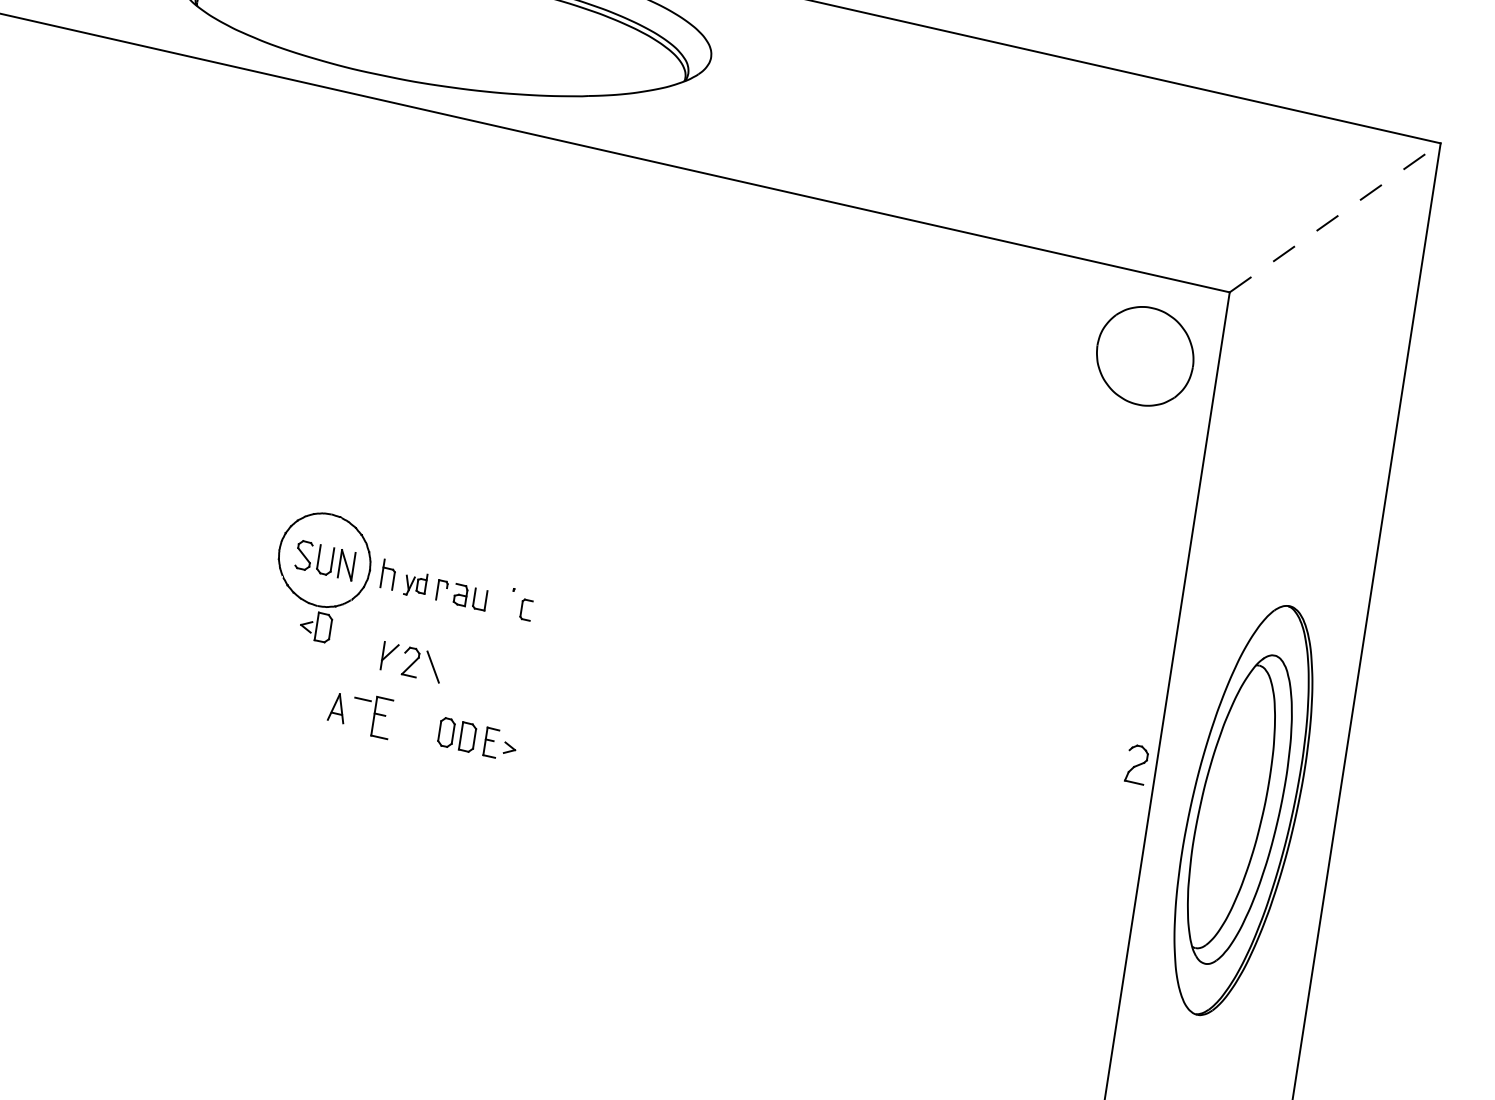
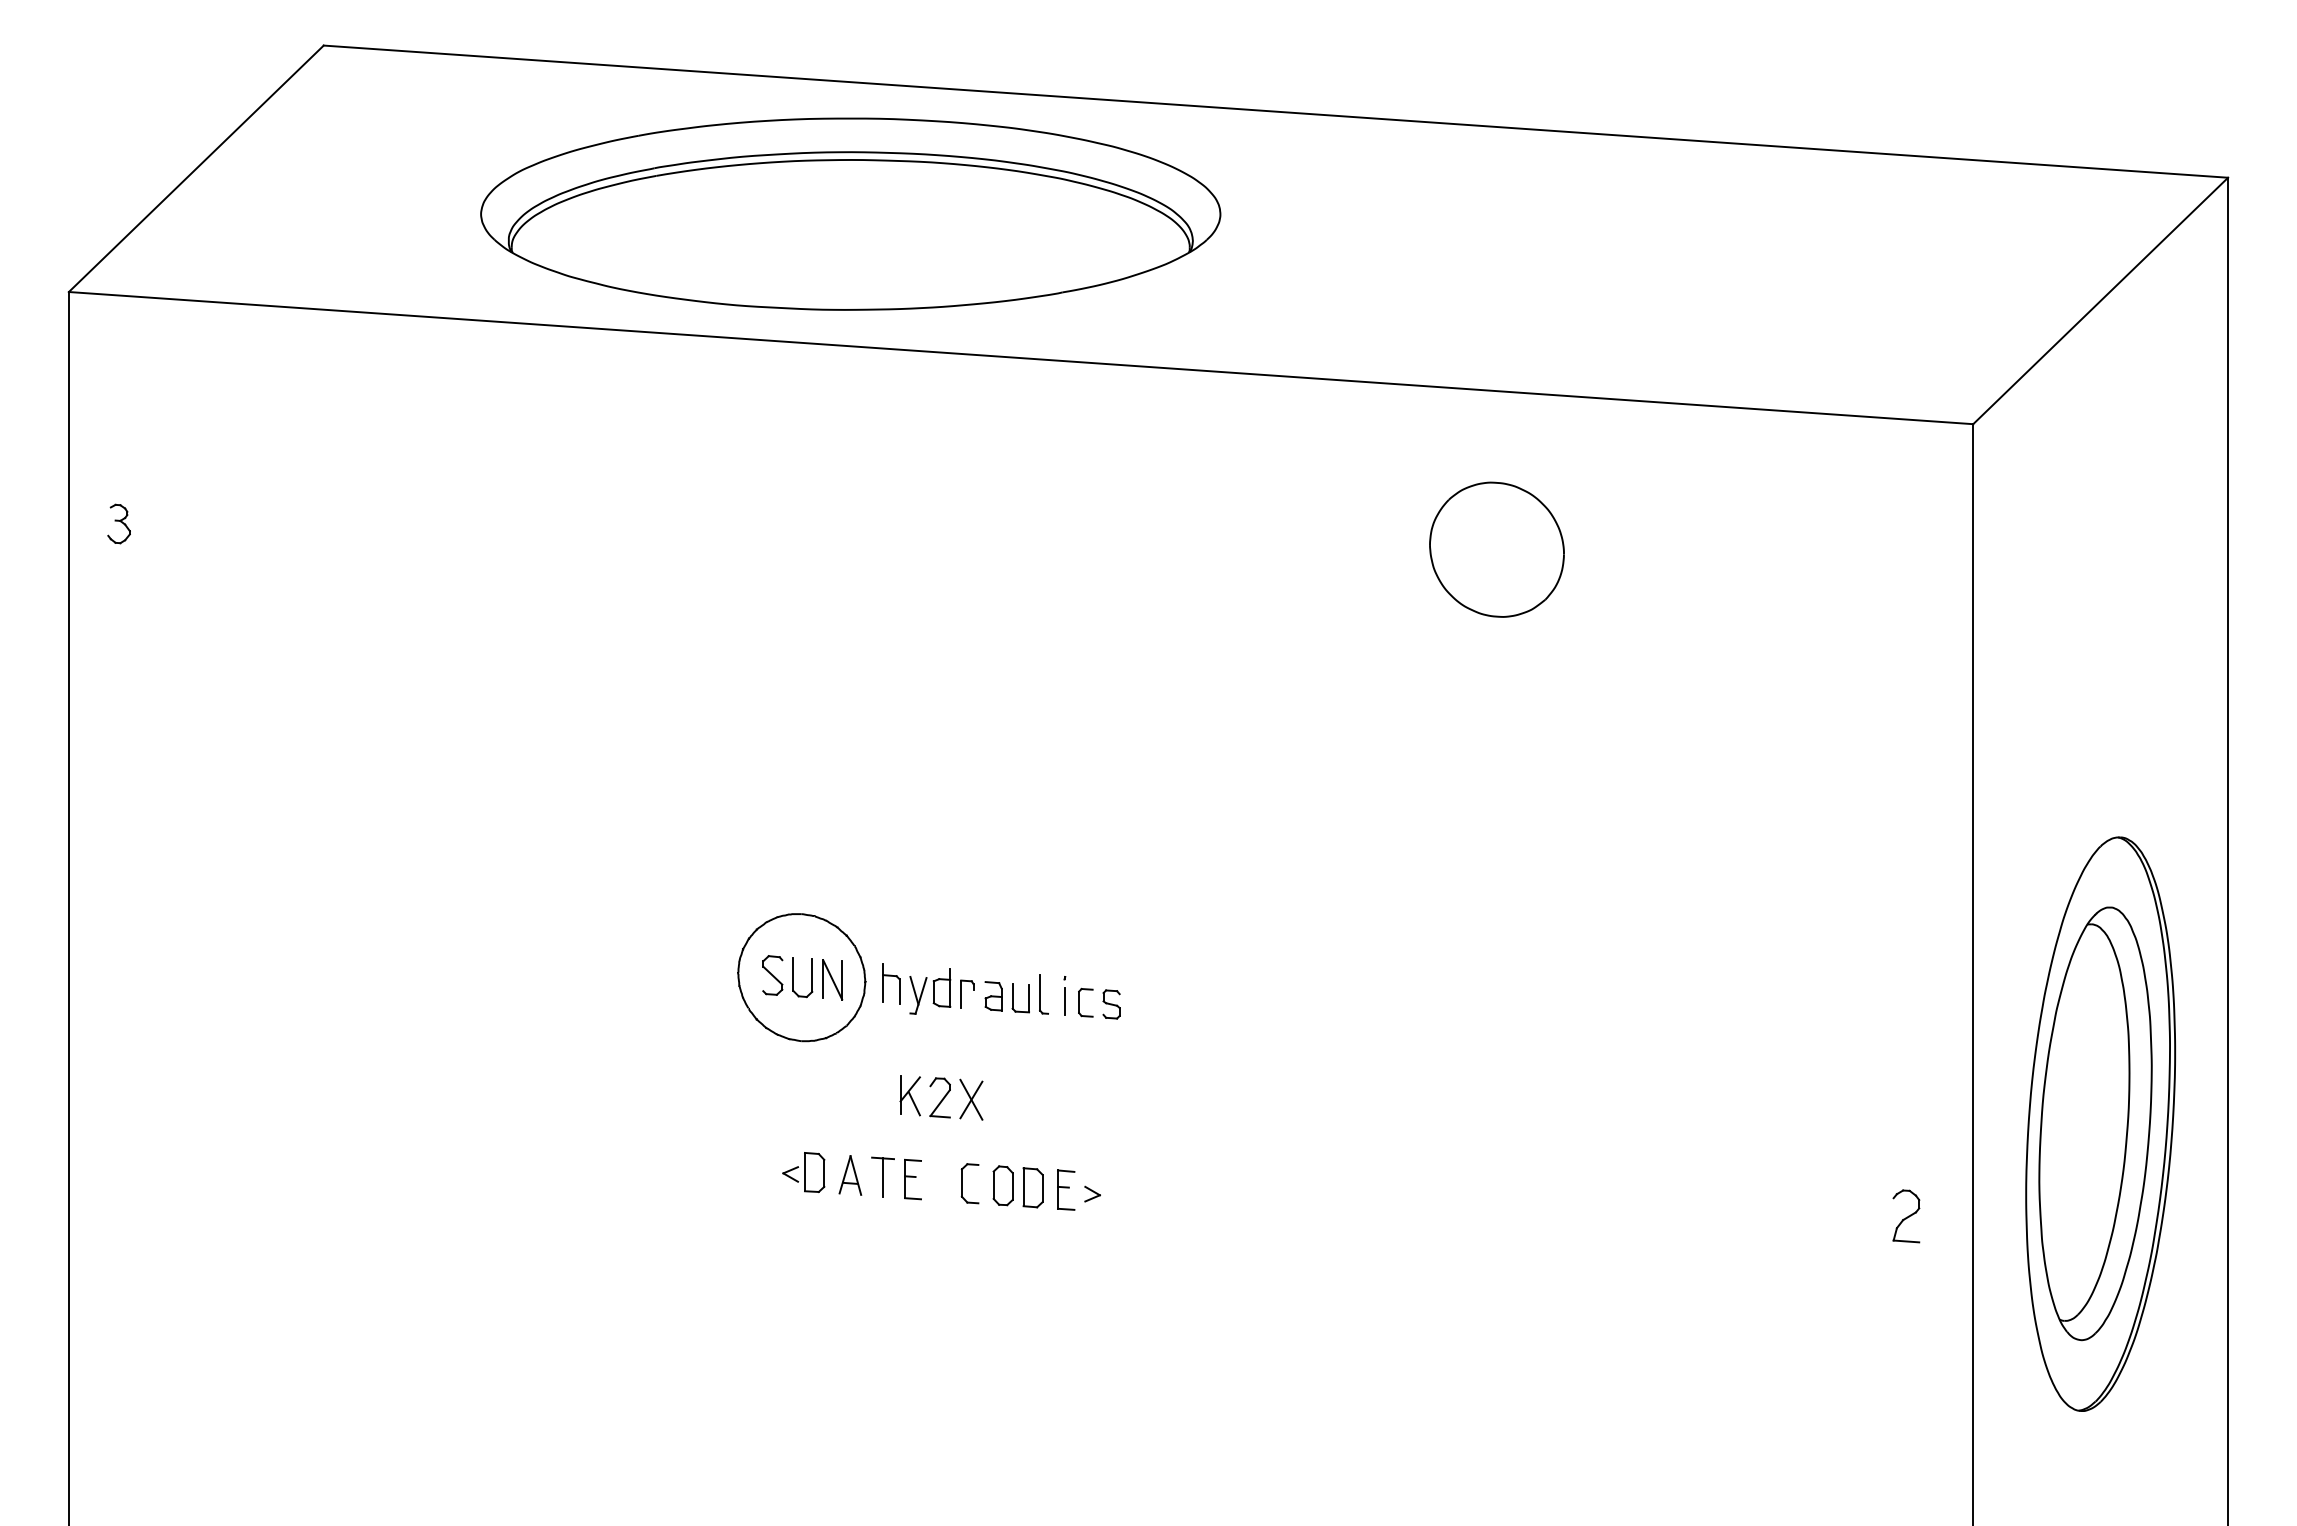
line: (1335, 217) -> (2101, 300), dashed -> solid
part: (1144, 356) -> (1496, 549), moved
part: (415, 584) -> (930, 991), size x1.43
part: (496, 599) -> (1043, 994), added
line: (511, 605) -> (1064, 1000), added
part: (544, 614) -> (1111, 1004), added
part: (315, 626) -> (803, 1172), moved
line: (391, 663) -> (913, 1103), added
line: (433, 666) -> (971, 1099), added
line: (361, 713) -> (883, 1177), added
part: (381, 717) -> (912, 1179), size x0.71
part: (417, 726) -> (962, 1183), added
part: (1136, 764) -> (1906, 1216), moved

